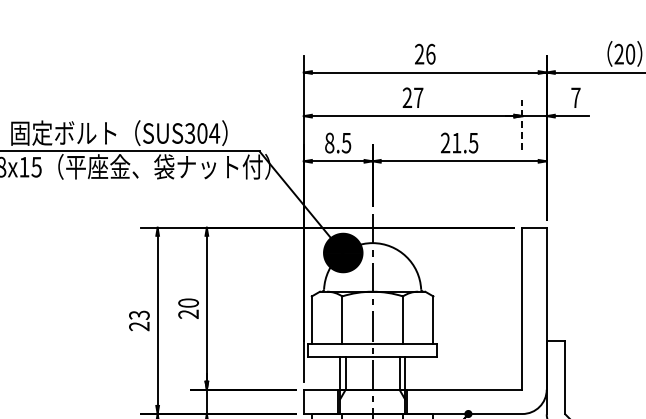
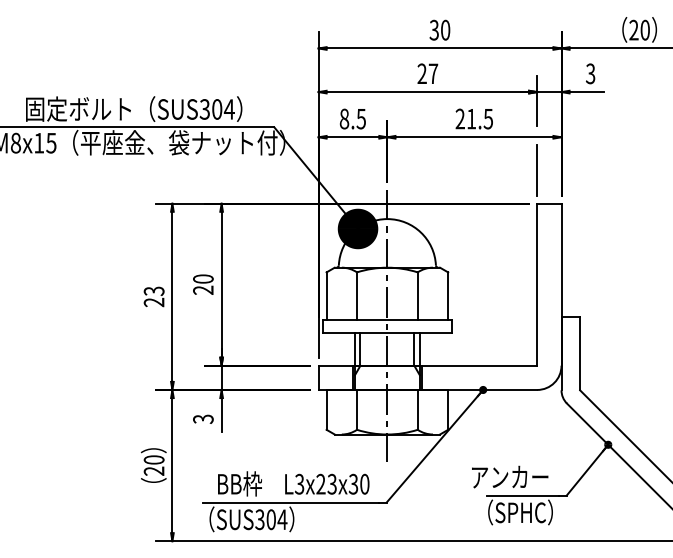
text: (424, 53) -> (439, 29), 26 -> 30
text: (575, 97) -> (590, 73), 7 -> 3
line: (522, 124) -> (537, 100), dashed -> solid
line: (522, 193) -> (537, 169), added

